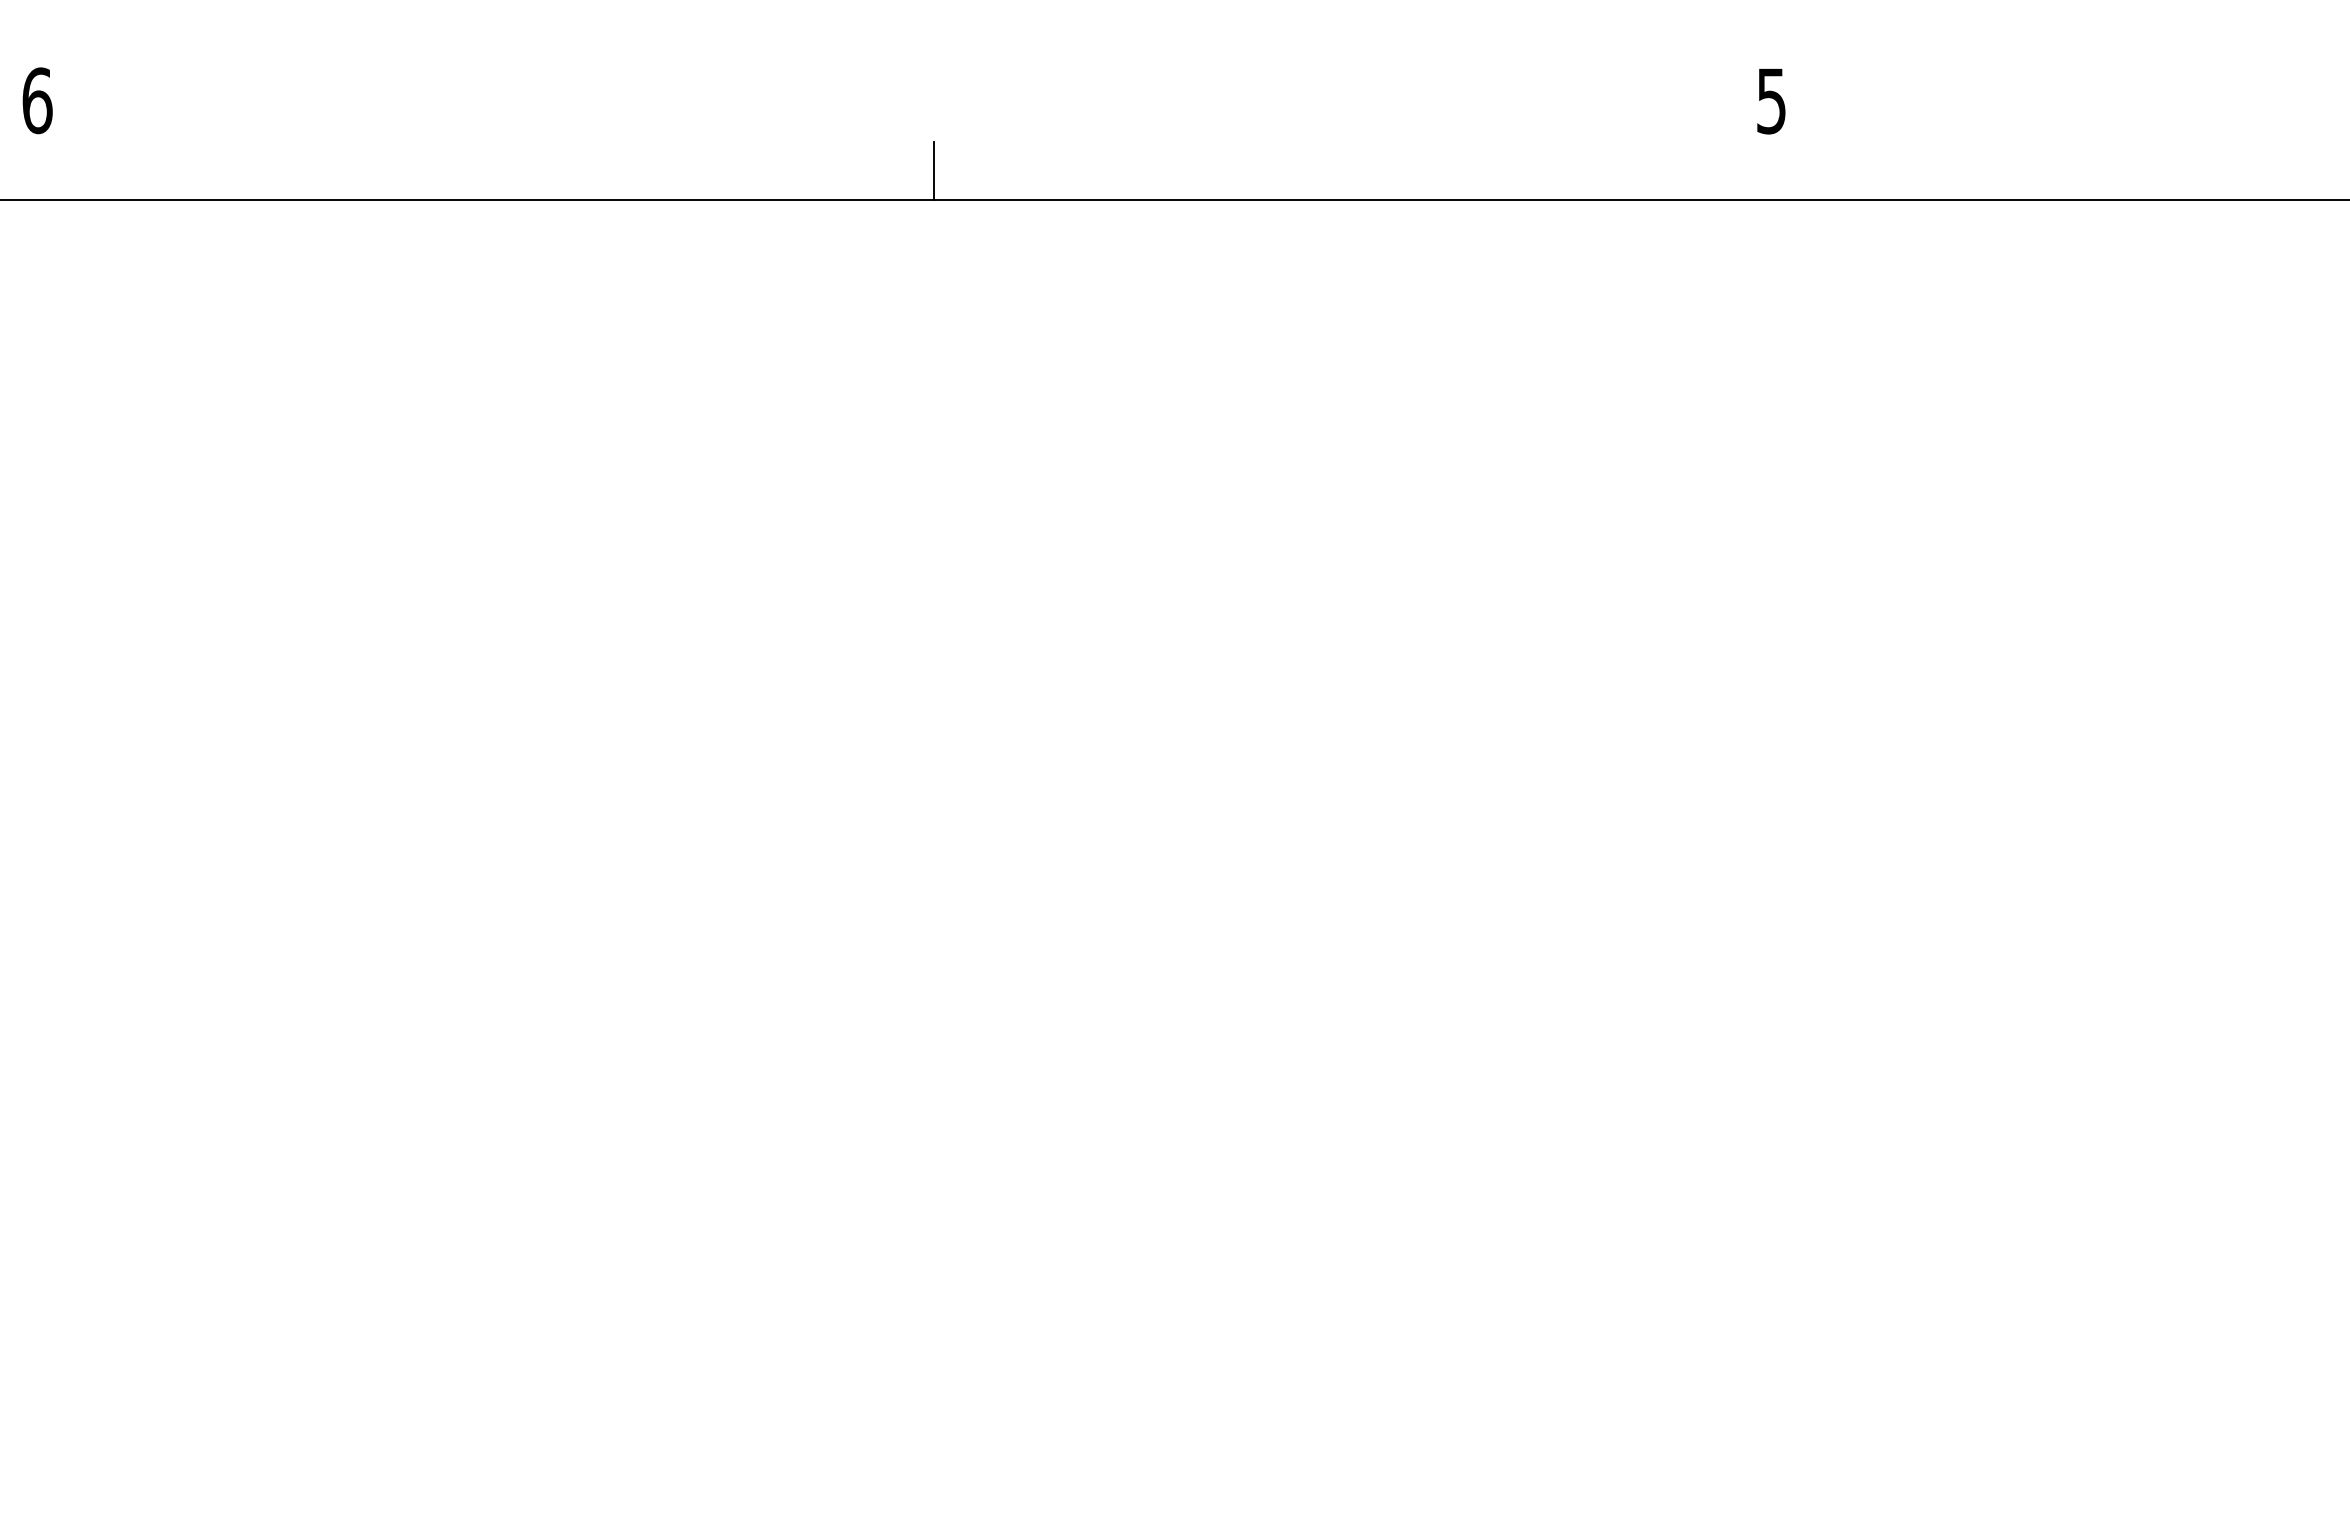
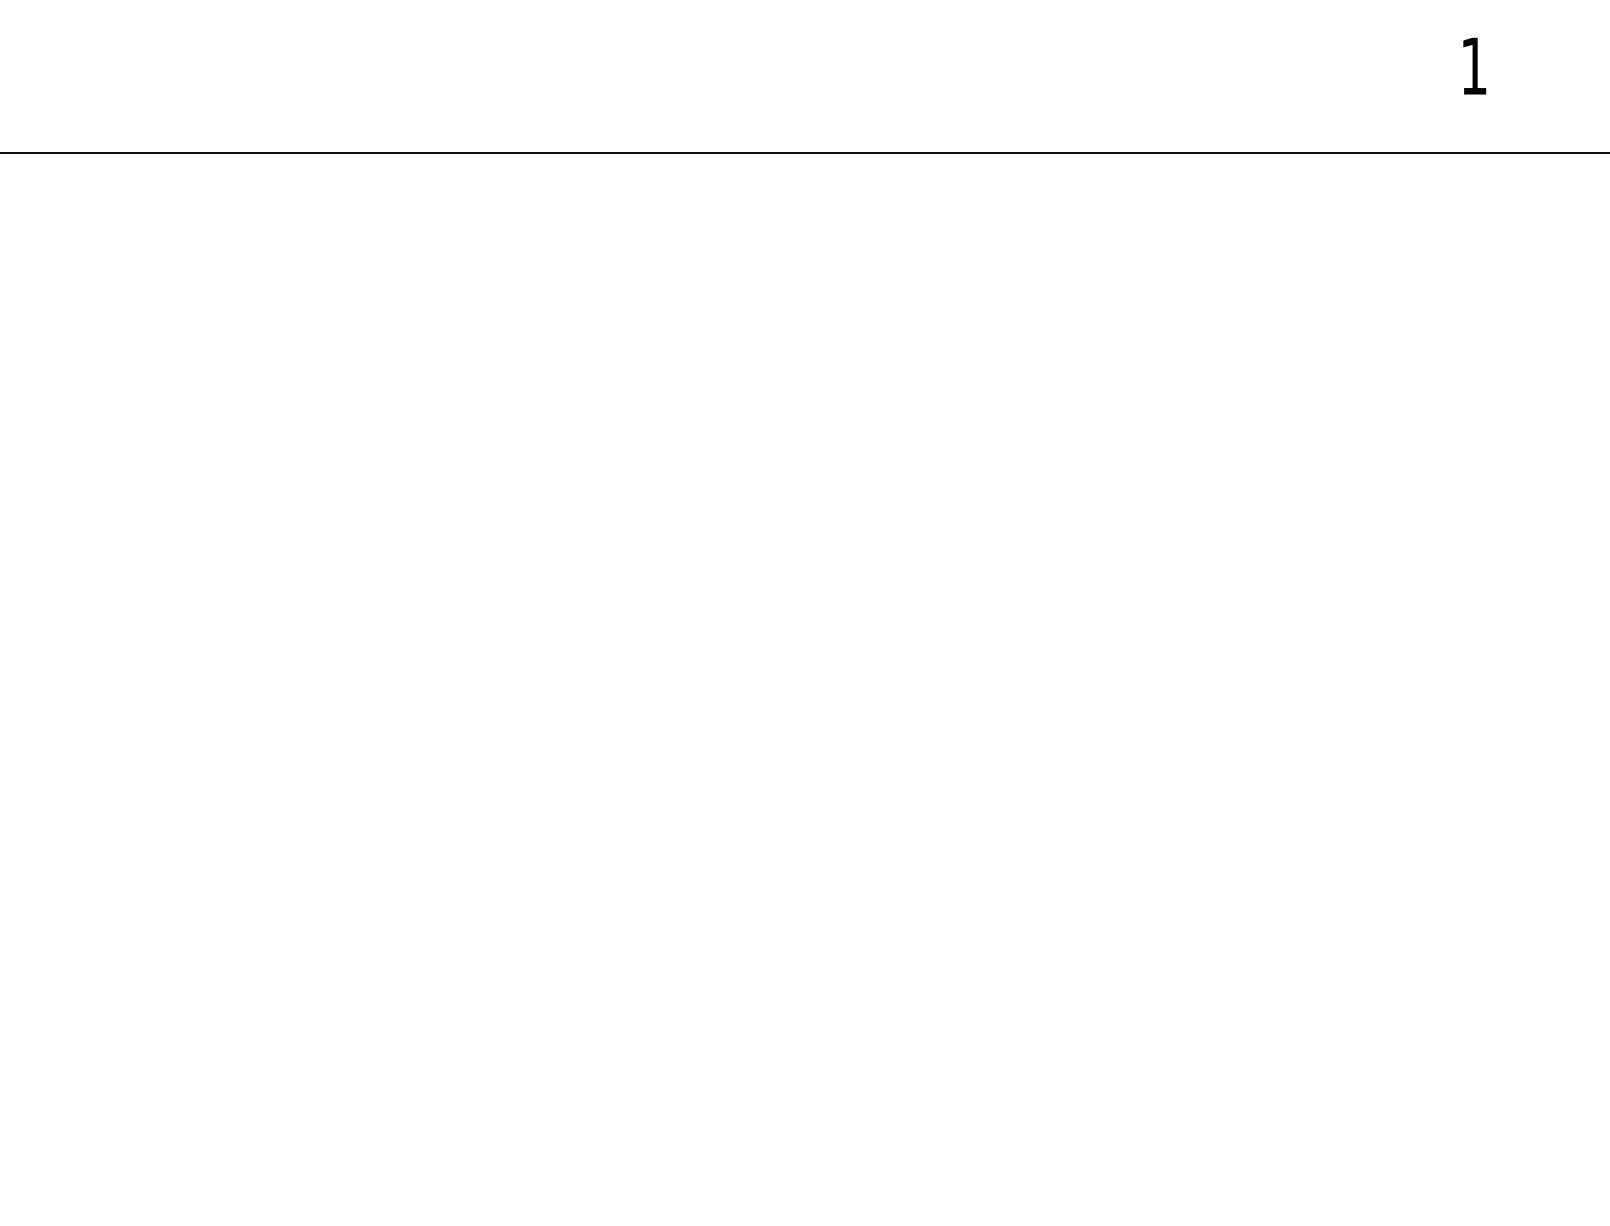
text: (1771, 101) -> (1474, 66), 5 -> 1
line: (934, 170) -> (737, 127), removed

